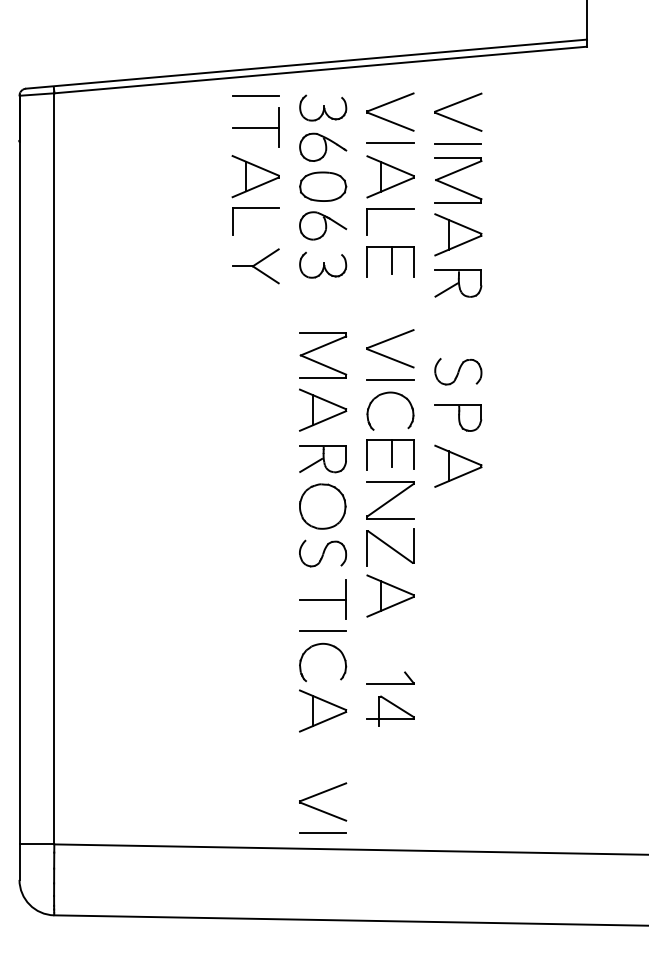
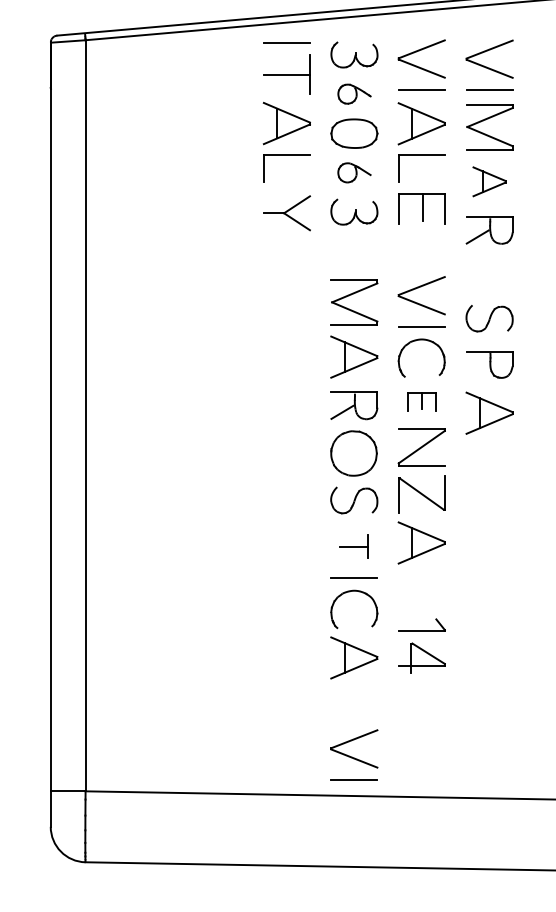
part: (323, 146) -> (354, 93), size x0.7
part: (323, 225) -> (354, 172), size x0.7
part: (458, 234) -> (489, 181), size x0.7
part: (390, 454) -> (421, 401), size x0.6
part: (322, 599) -> (353, 546), size x0.6

